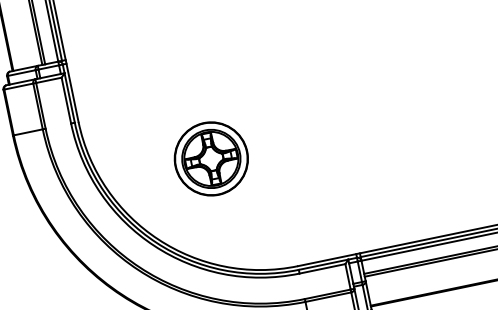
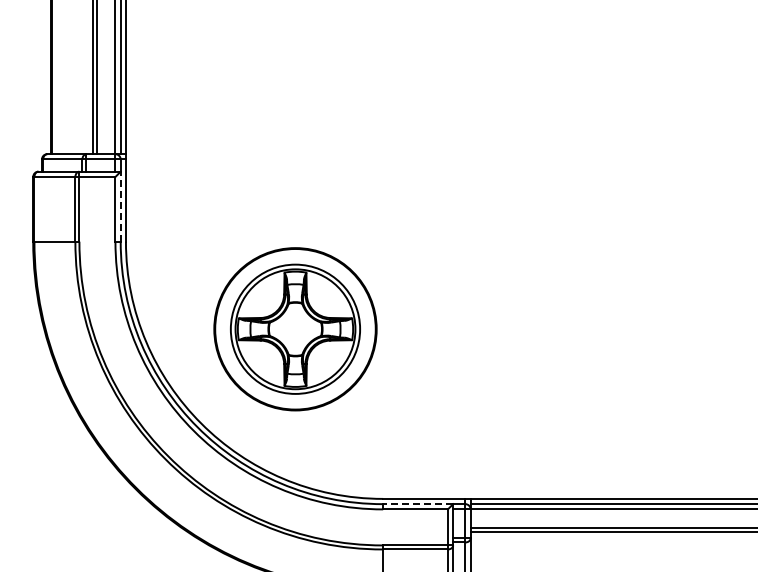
line: (69, 97) -> (120, 206), solid -> dashed
part: (211, 158) -> (295, 328), size x1.6
line: (323, 264) -> (418, 504), solid -> dashed

